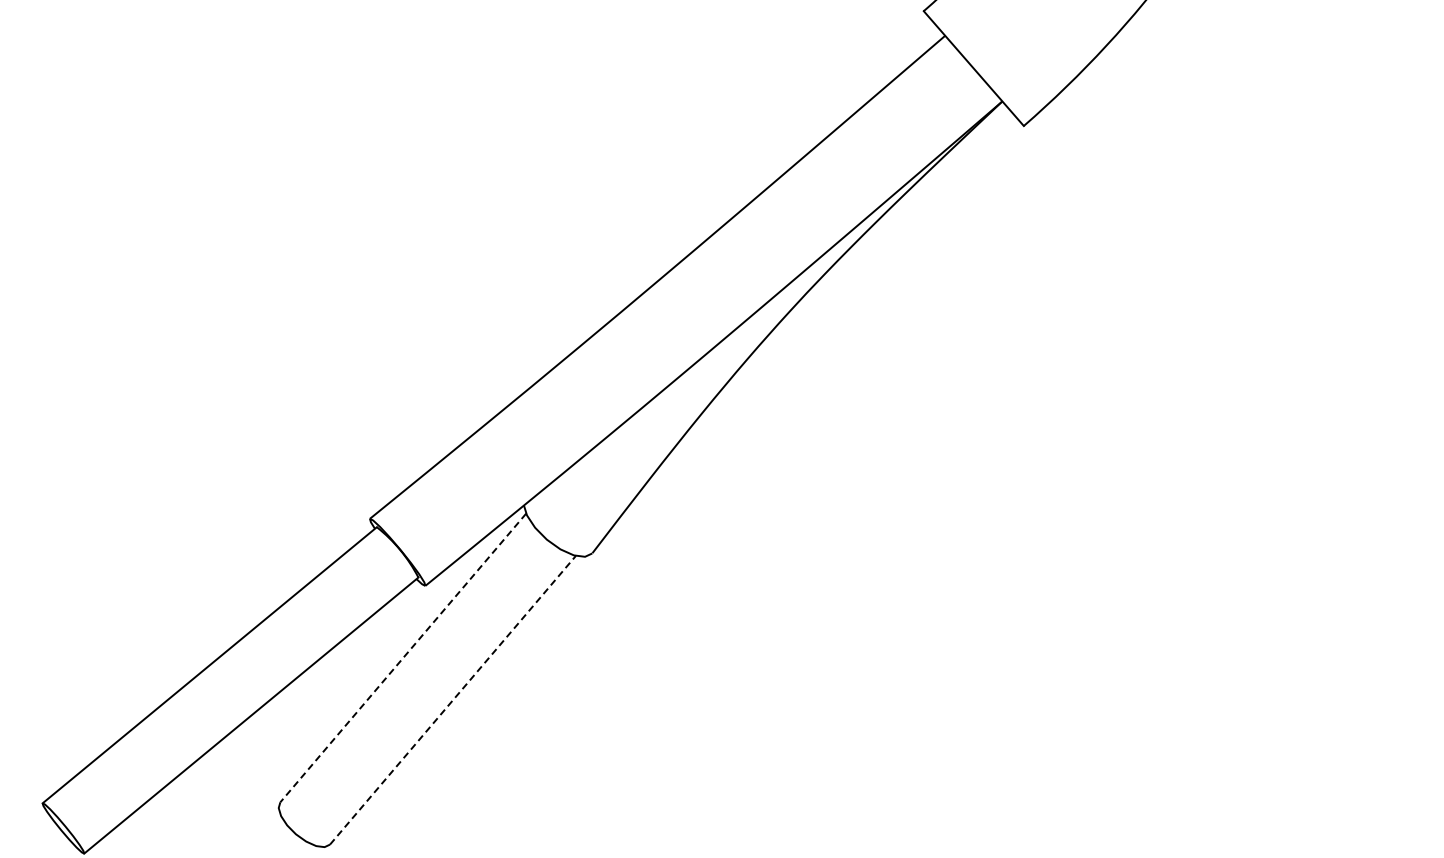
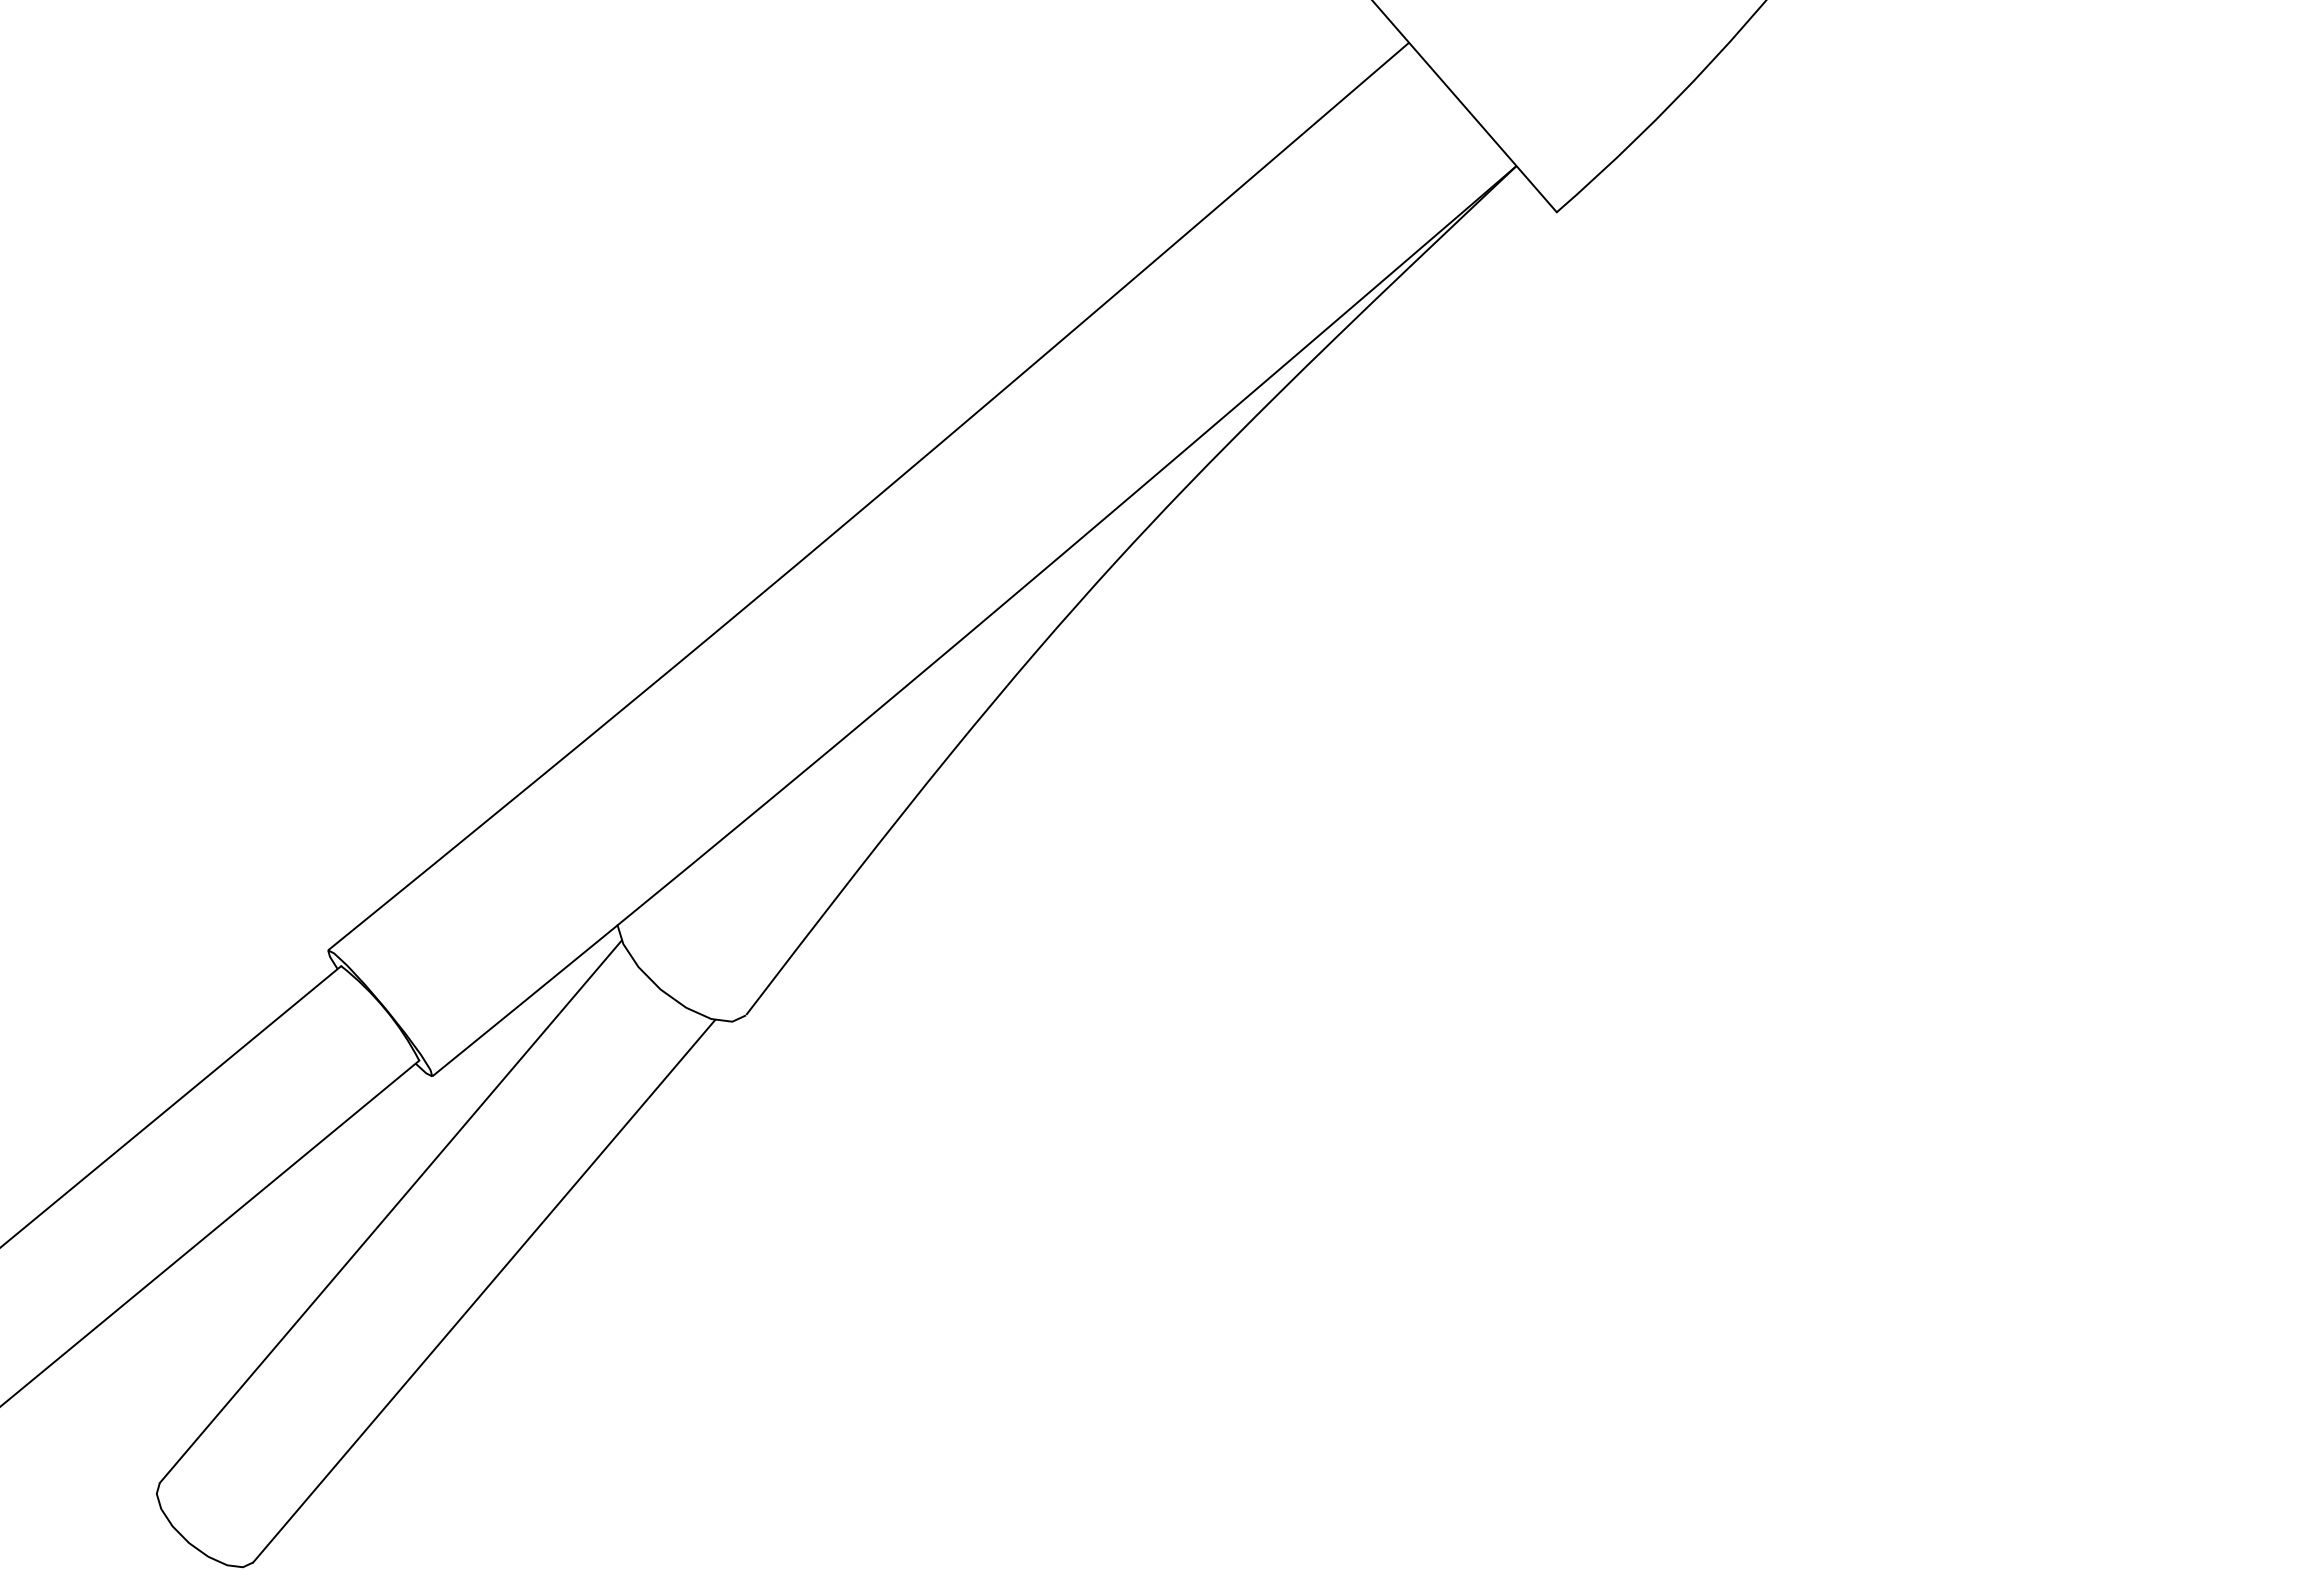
line: (403, 657) -> (391, 1210), dashed -> solid
line: (452, 700) -> (483, 1291), dashed -> solid

